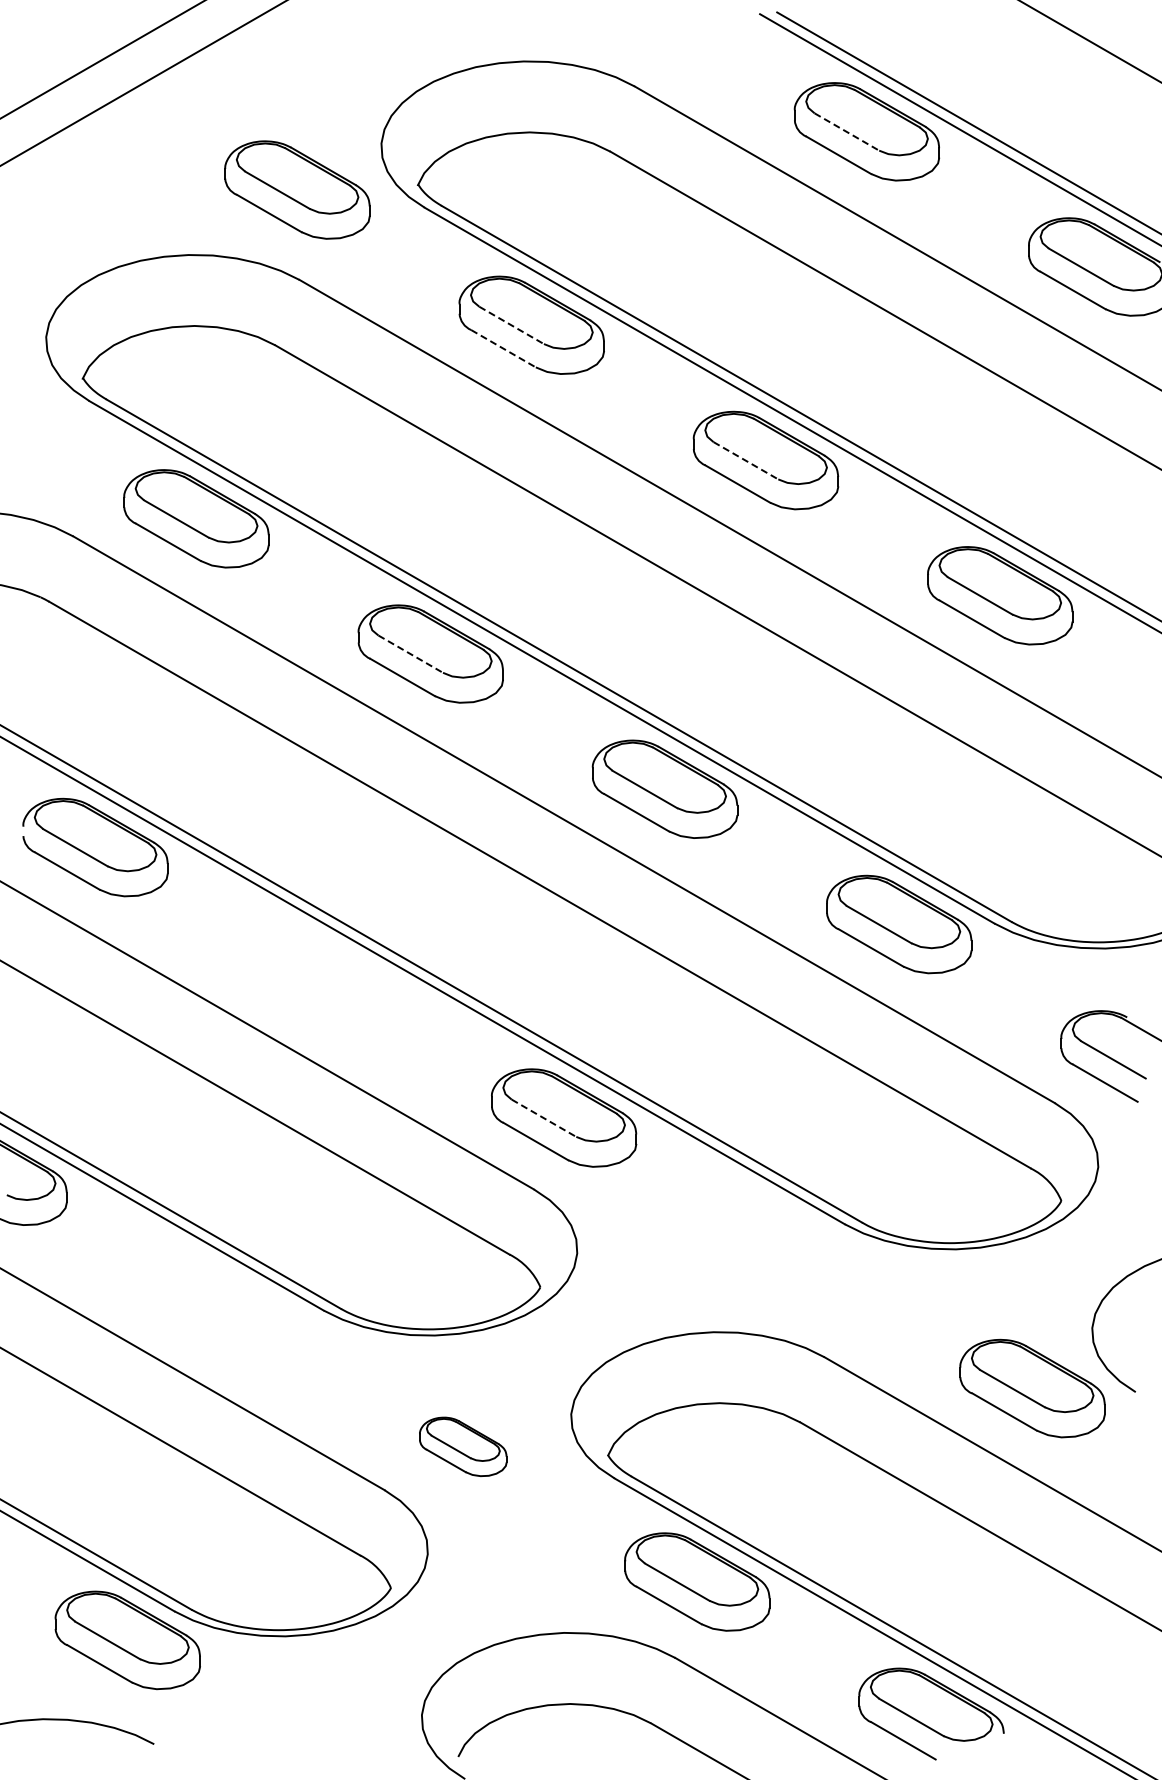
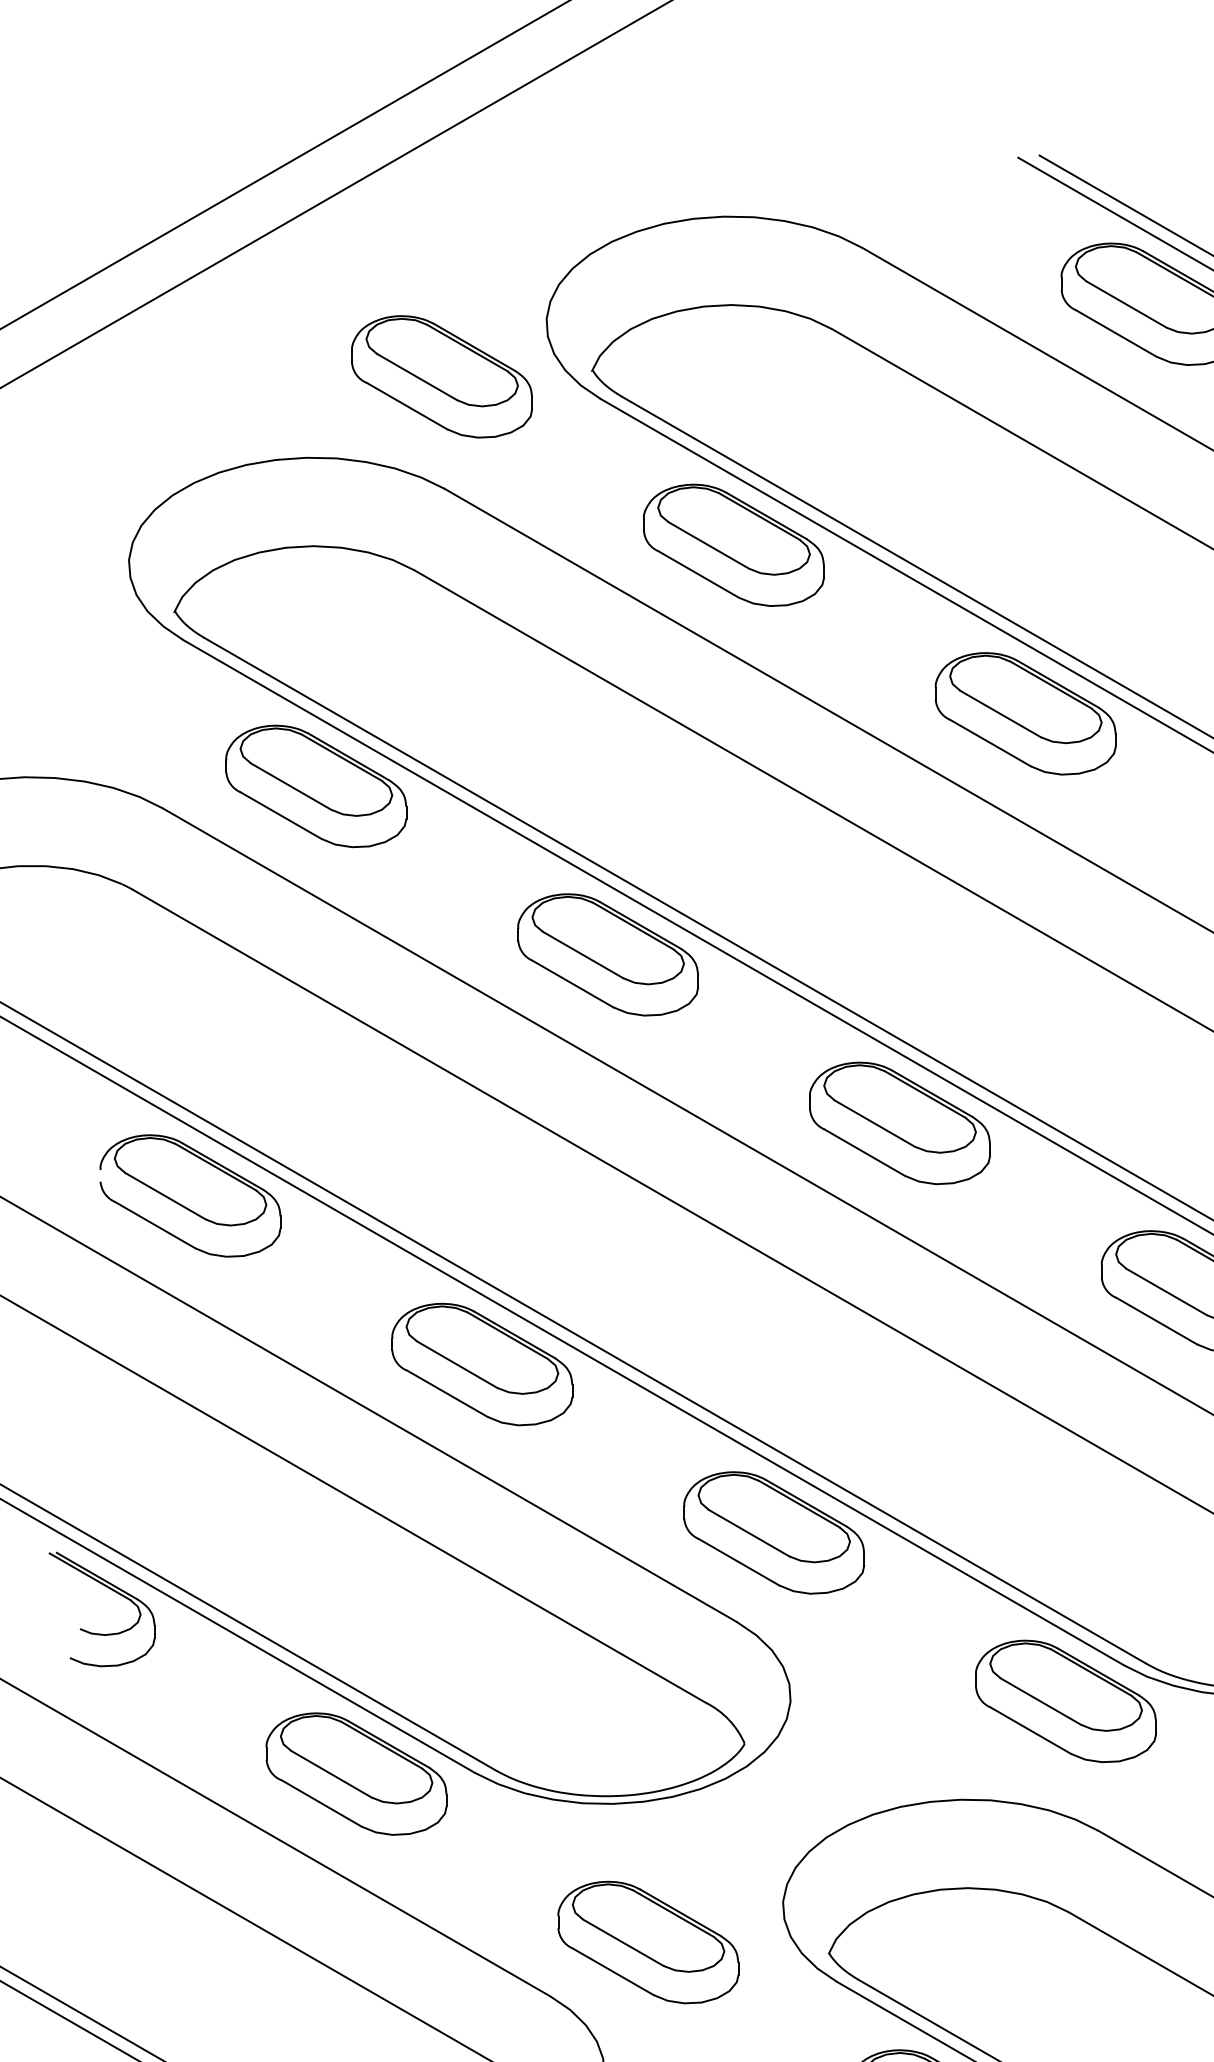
line: (847, 132) -> (1127, 305), dashed -> solid
line: (512, 325) -> (709, 545), dashed -> solid
line: (503, 348) -> (698, 574), dashed -> solid
line: (746, 461) -> (1001, 715), dashed -> solid
line: (411, 654) -> (584, 955), dashed -> solid
part: (329, 982) -> (481, 1364), added
line: (544, 1118) -> (749, 1533), dashed -> solid
part: (798, 1252) -> (1066, 1700), added
part: (228, 1311) -> (356, 1773), added
part: (463, 1446) -> (648, 1942), size x1.67

